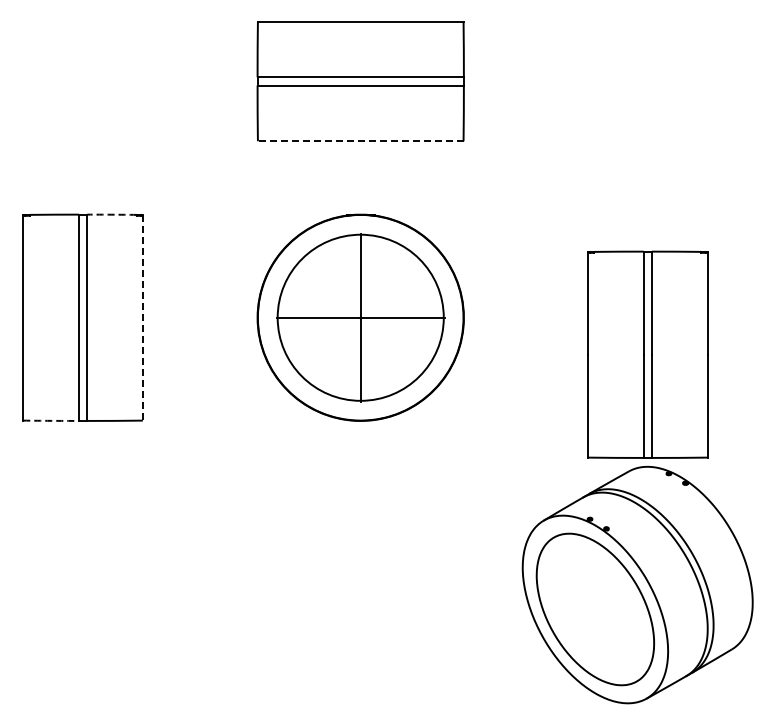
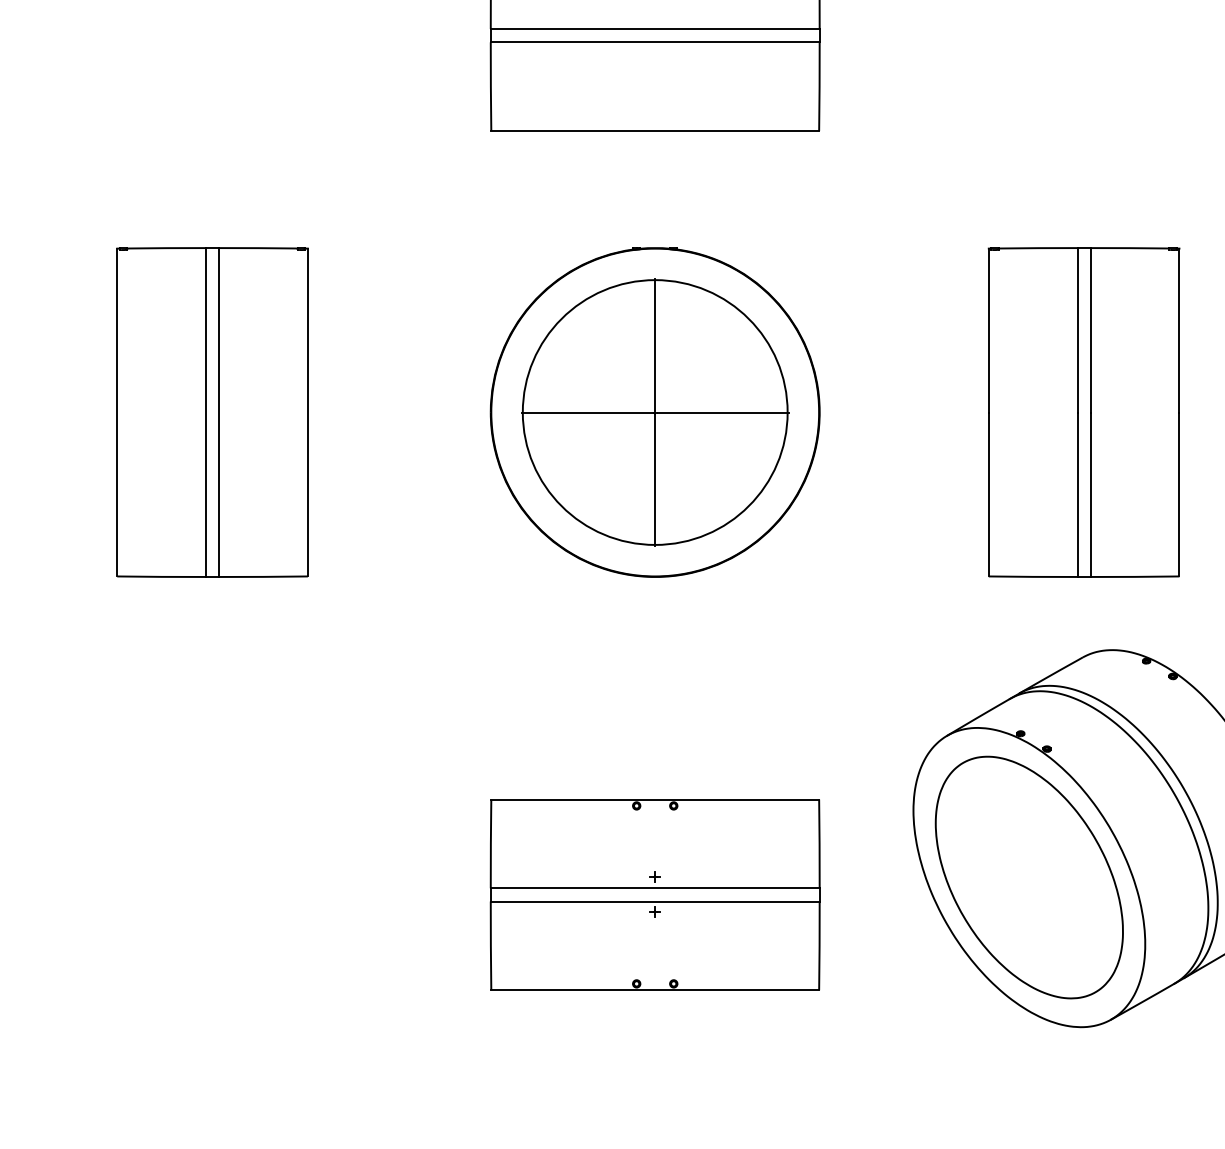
line: (360, 141) -> (654, 131), dashed -> solid
arc: (111, 214) -> (257, 247), dashed -> solid
line: (142, 317) -> (307, 412), dashed -> solid
part: (647, 354) -> (1083, 412), moved
arc: (51, 420) -> (162, 576), dashed -> solid
part: (360, 620) -> (654, 895), added

